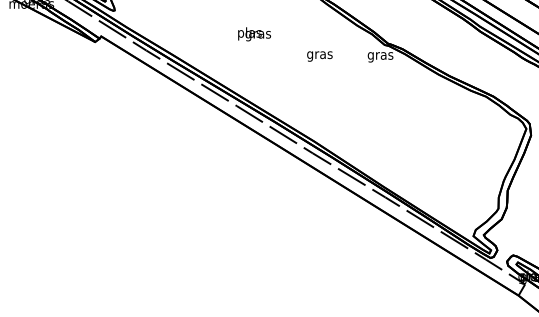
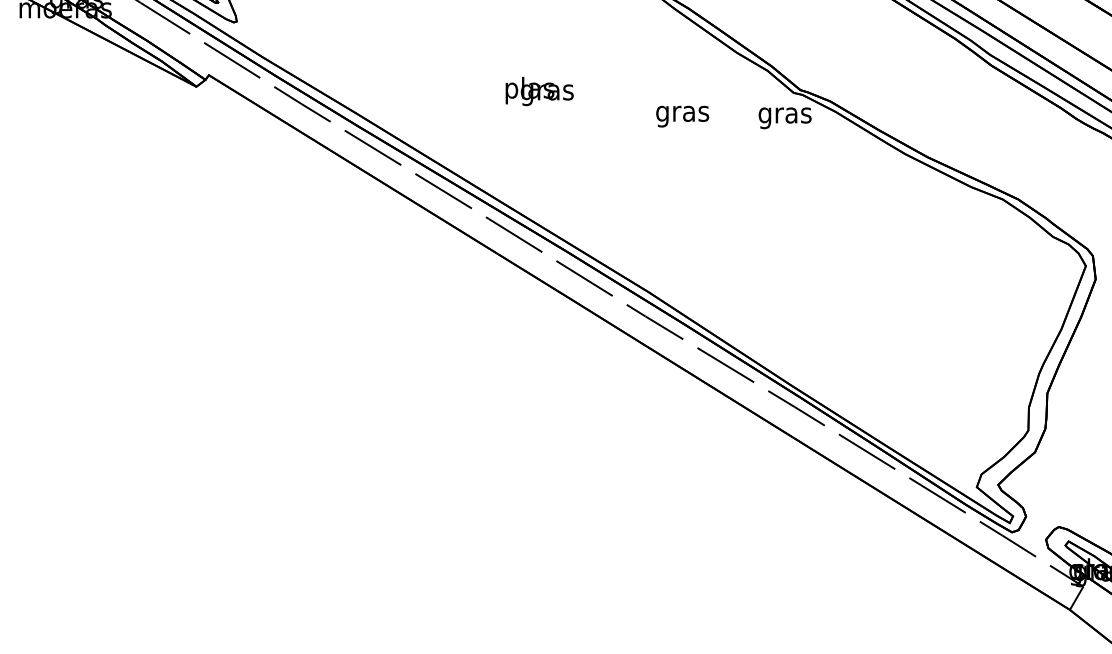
text: (254, 34) -> (539, 91), moved
text: (319, 56) -> (681, 116), moved

